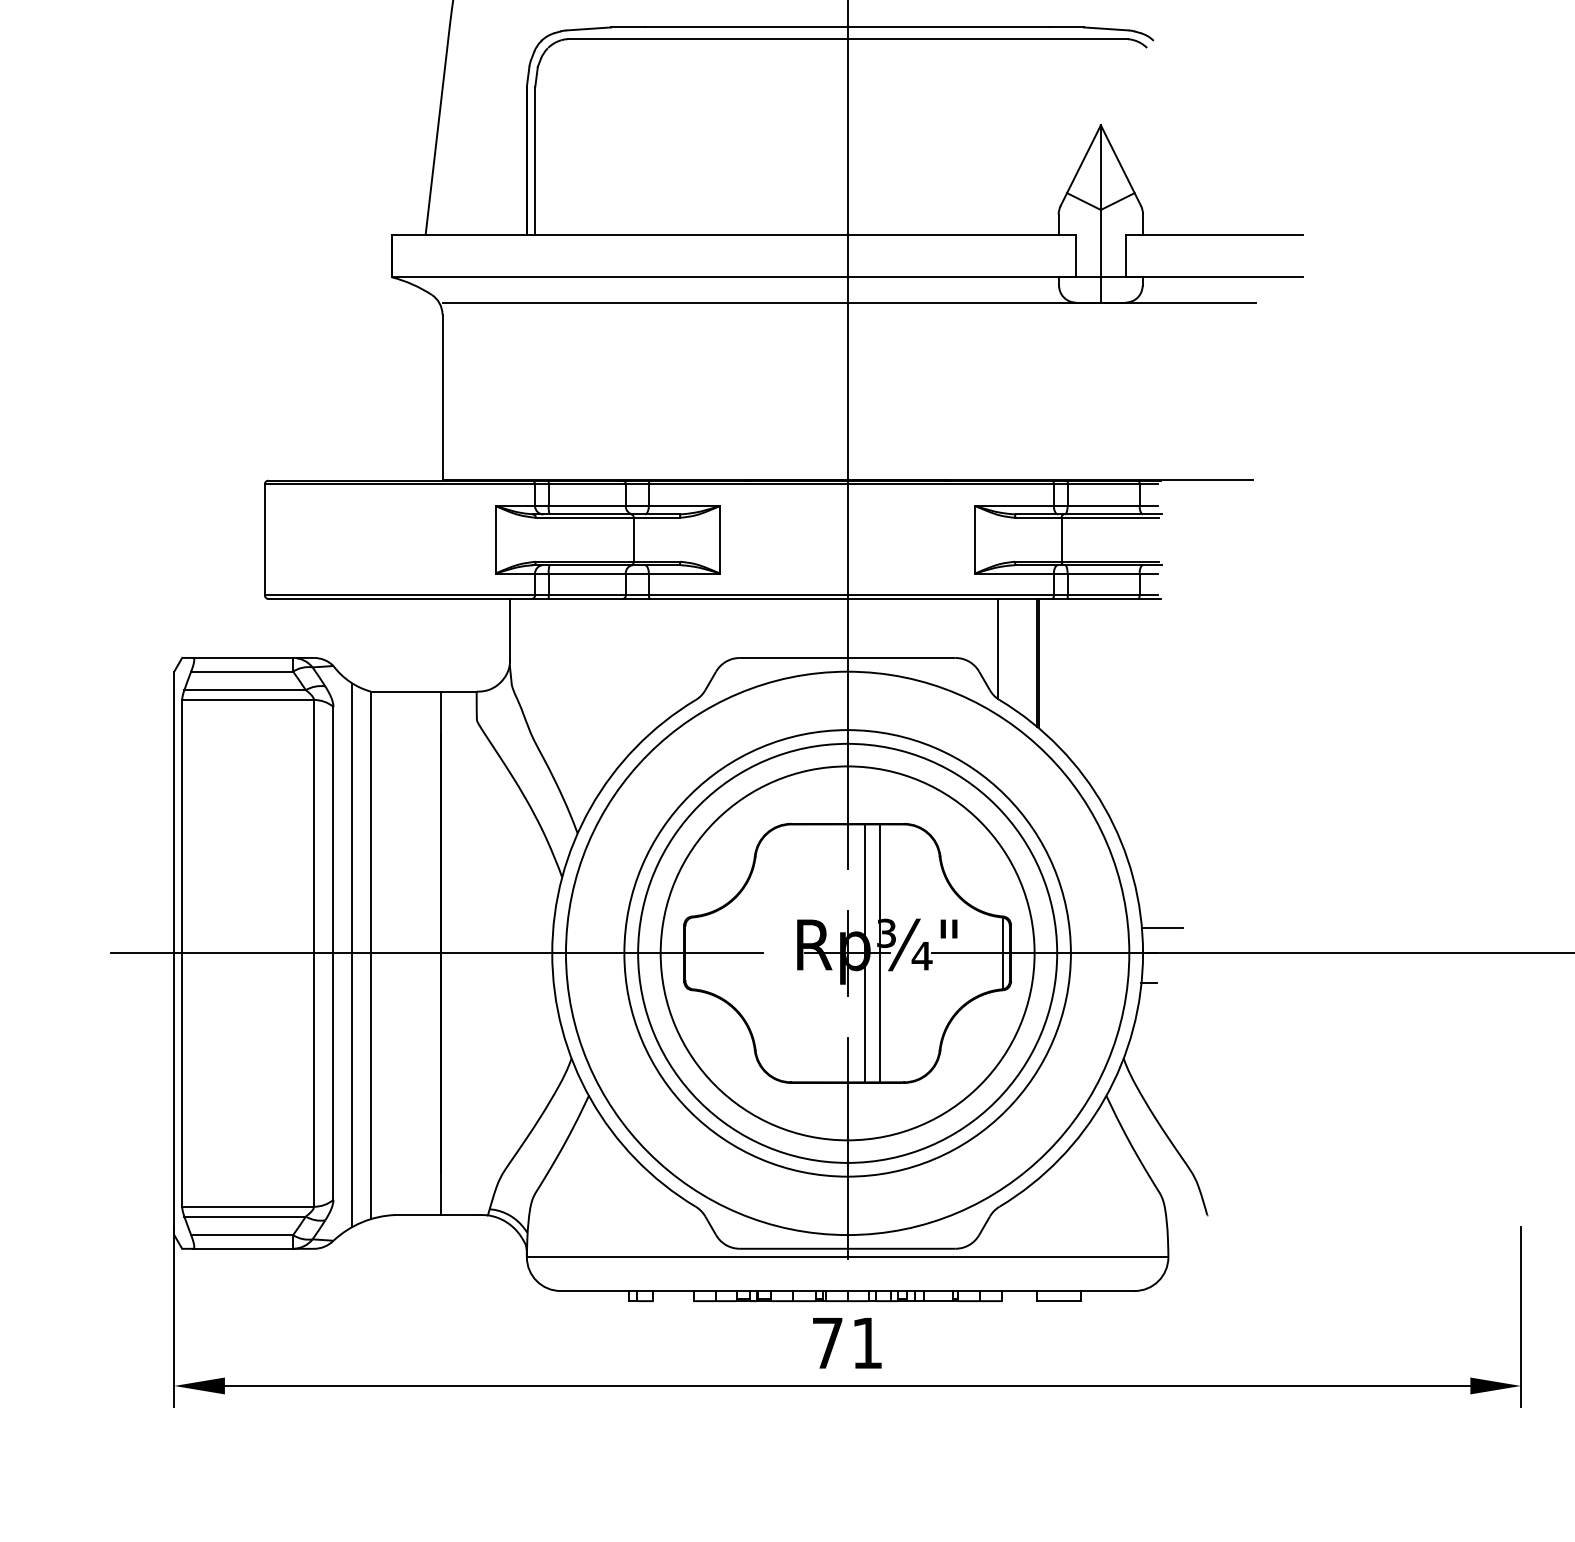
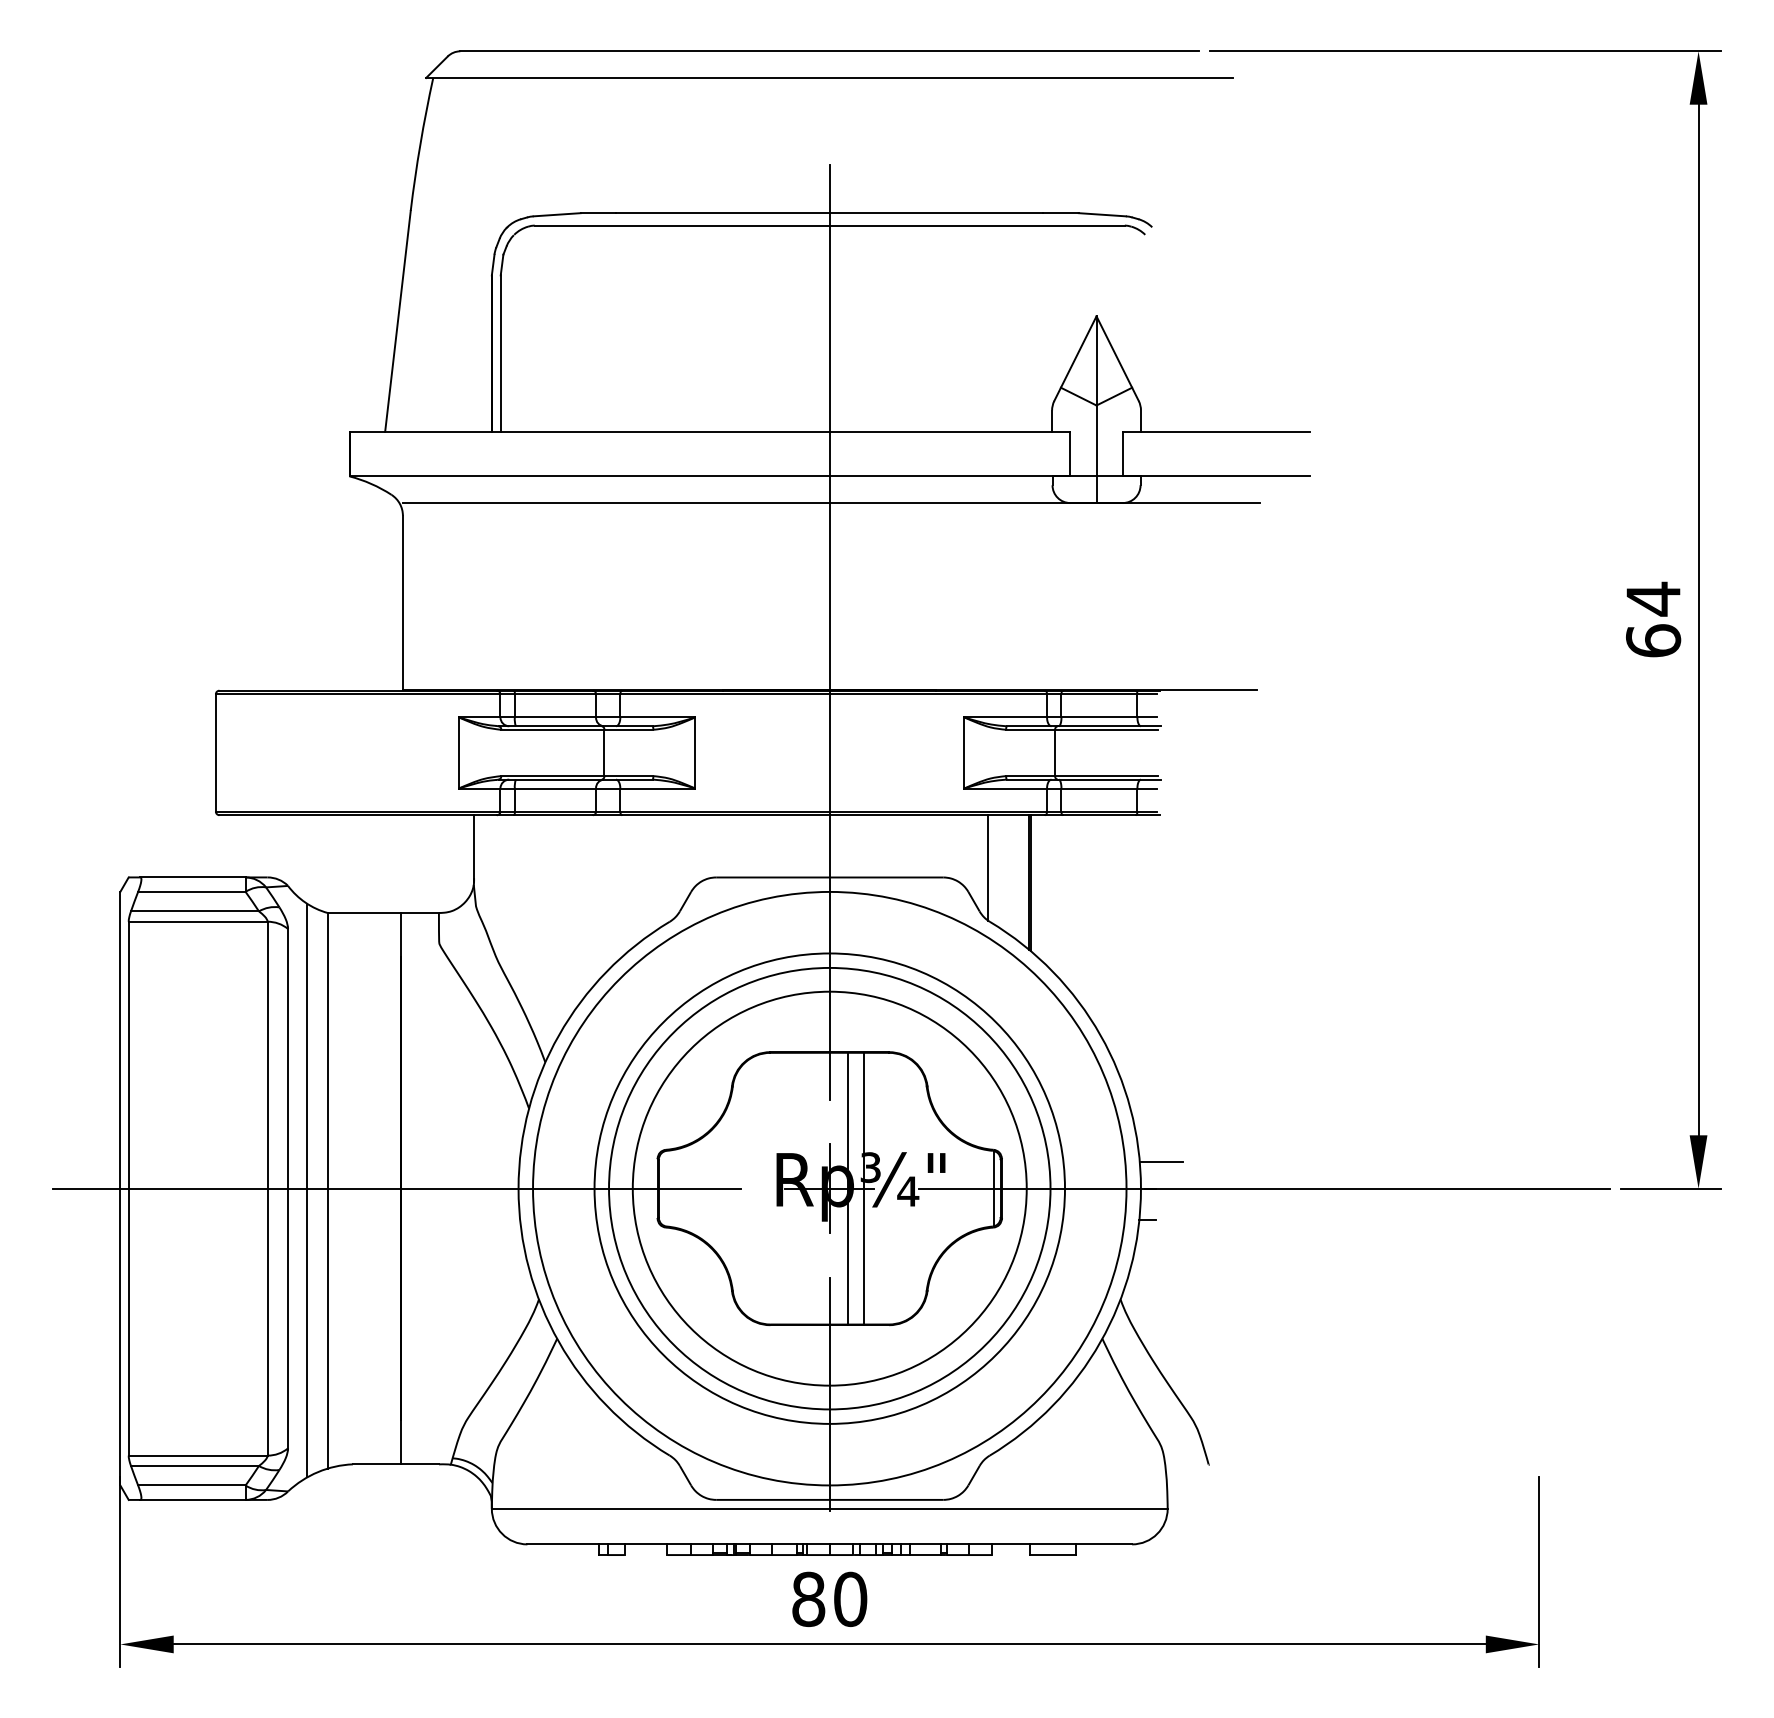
text: (847, 1343) -> (829, 1599), 71 -> 80

